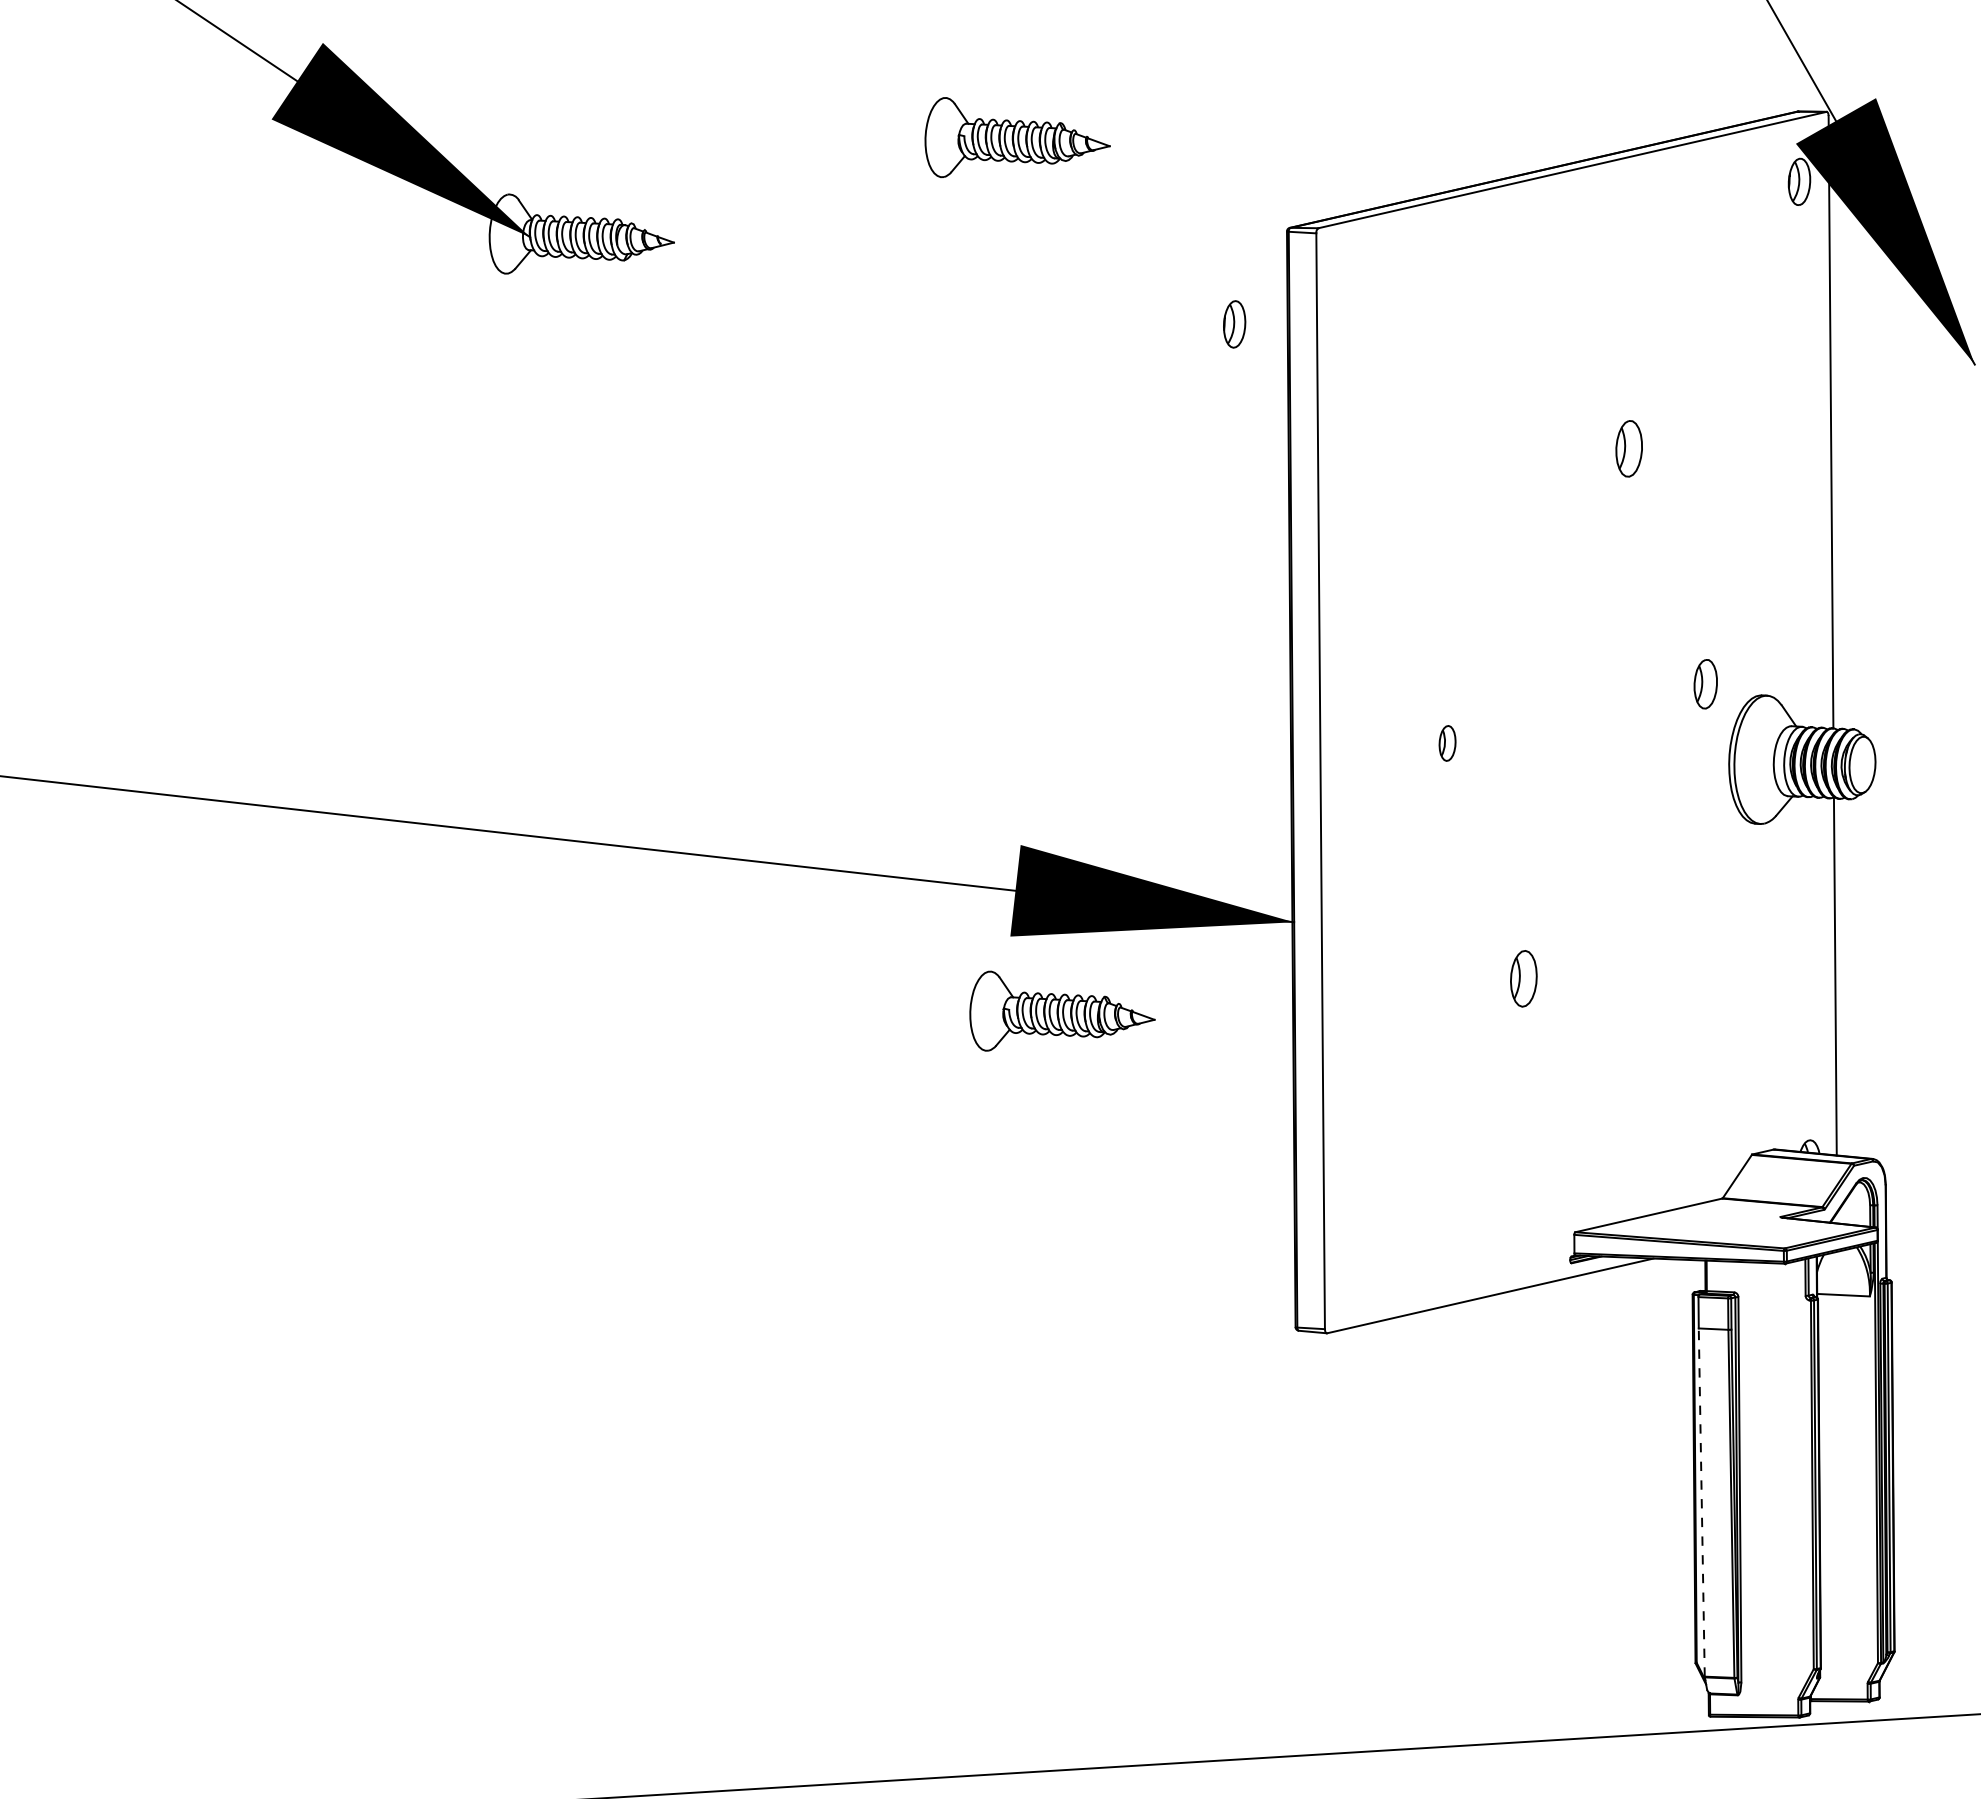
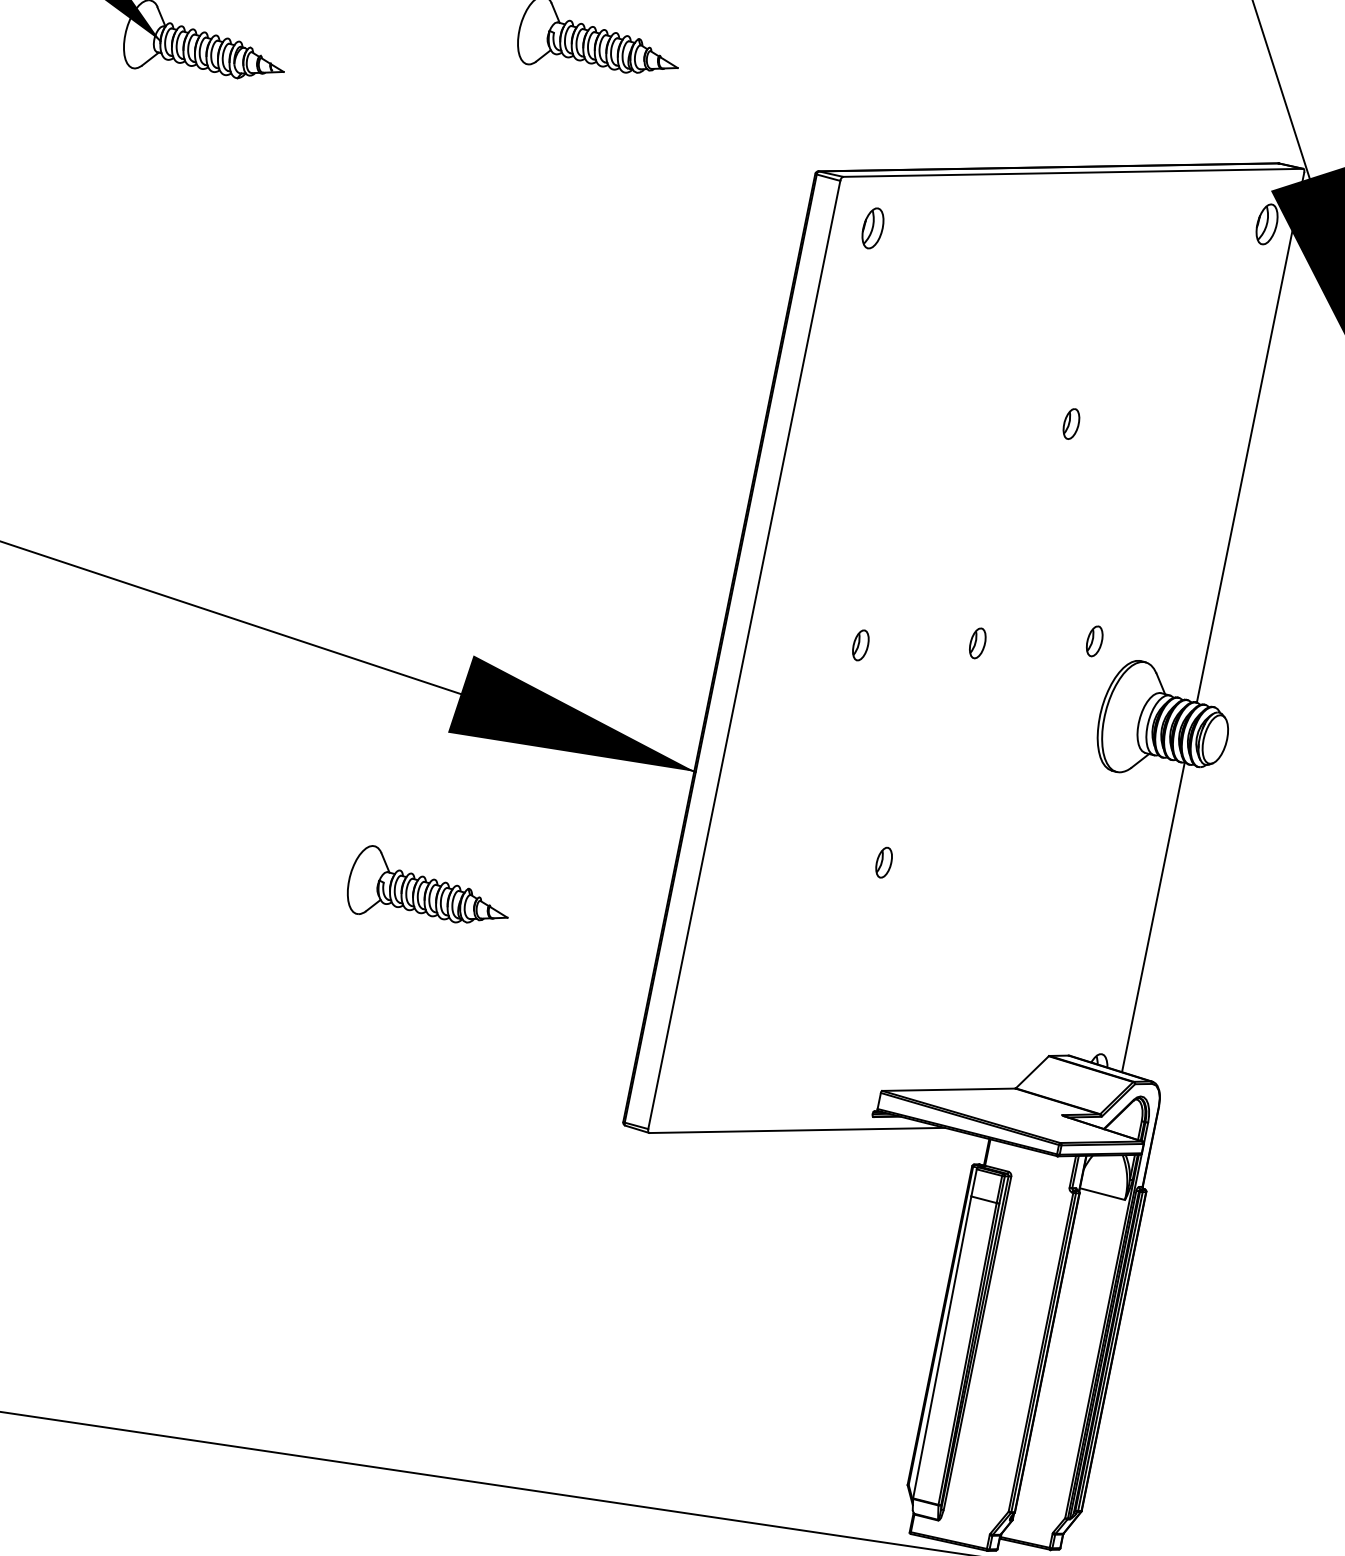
part: (1234, 324) -> (872, 228), moved
part: (1629, 448) -> (1071, 423), size x0.62
part: (1705, 684) -> (1094, 641), size x0.71
part: (1576, 713) -> (977, 643), added
part: (1524, 978) -> (884, 862), size x0.62
part: (1062, 1010) -> (429, 892), moved
line: (1701, 1502) -> (942, 1347), dashed -> solid

